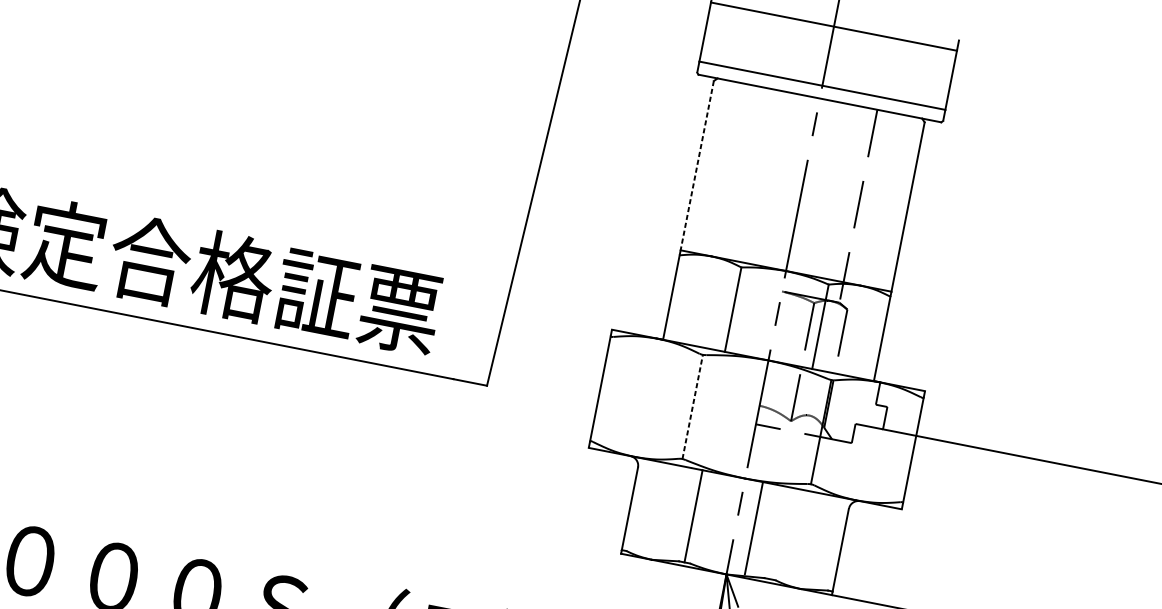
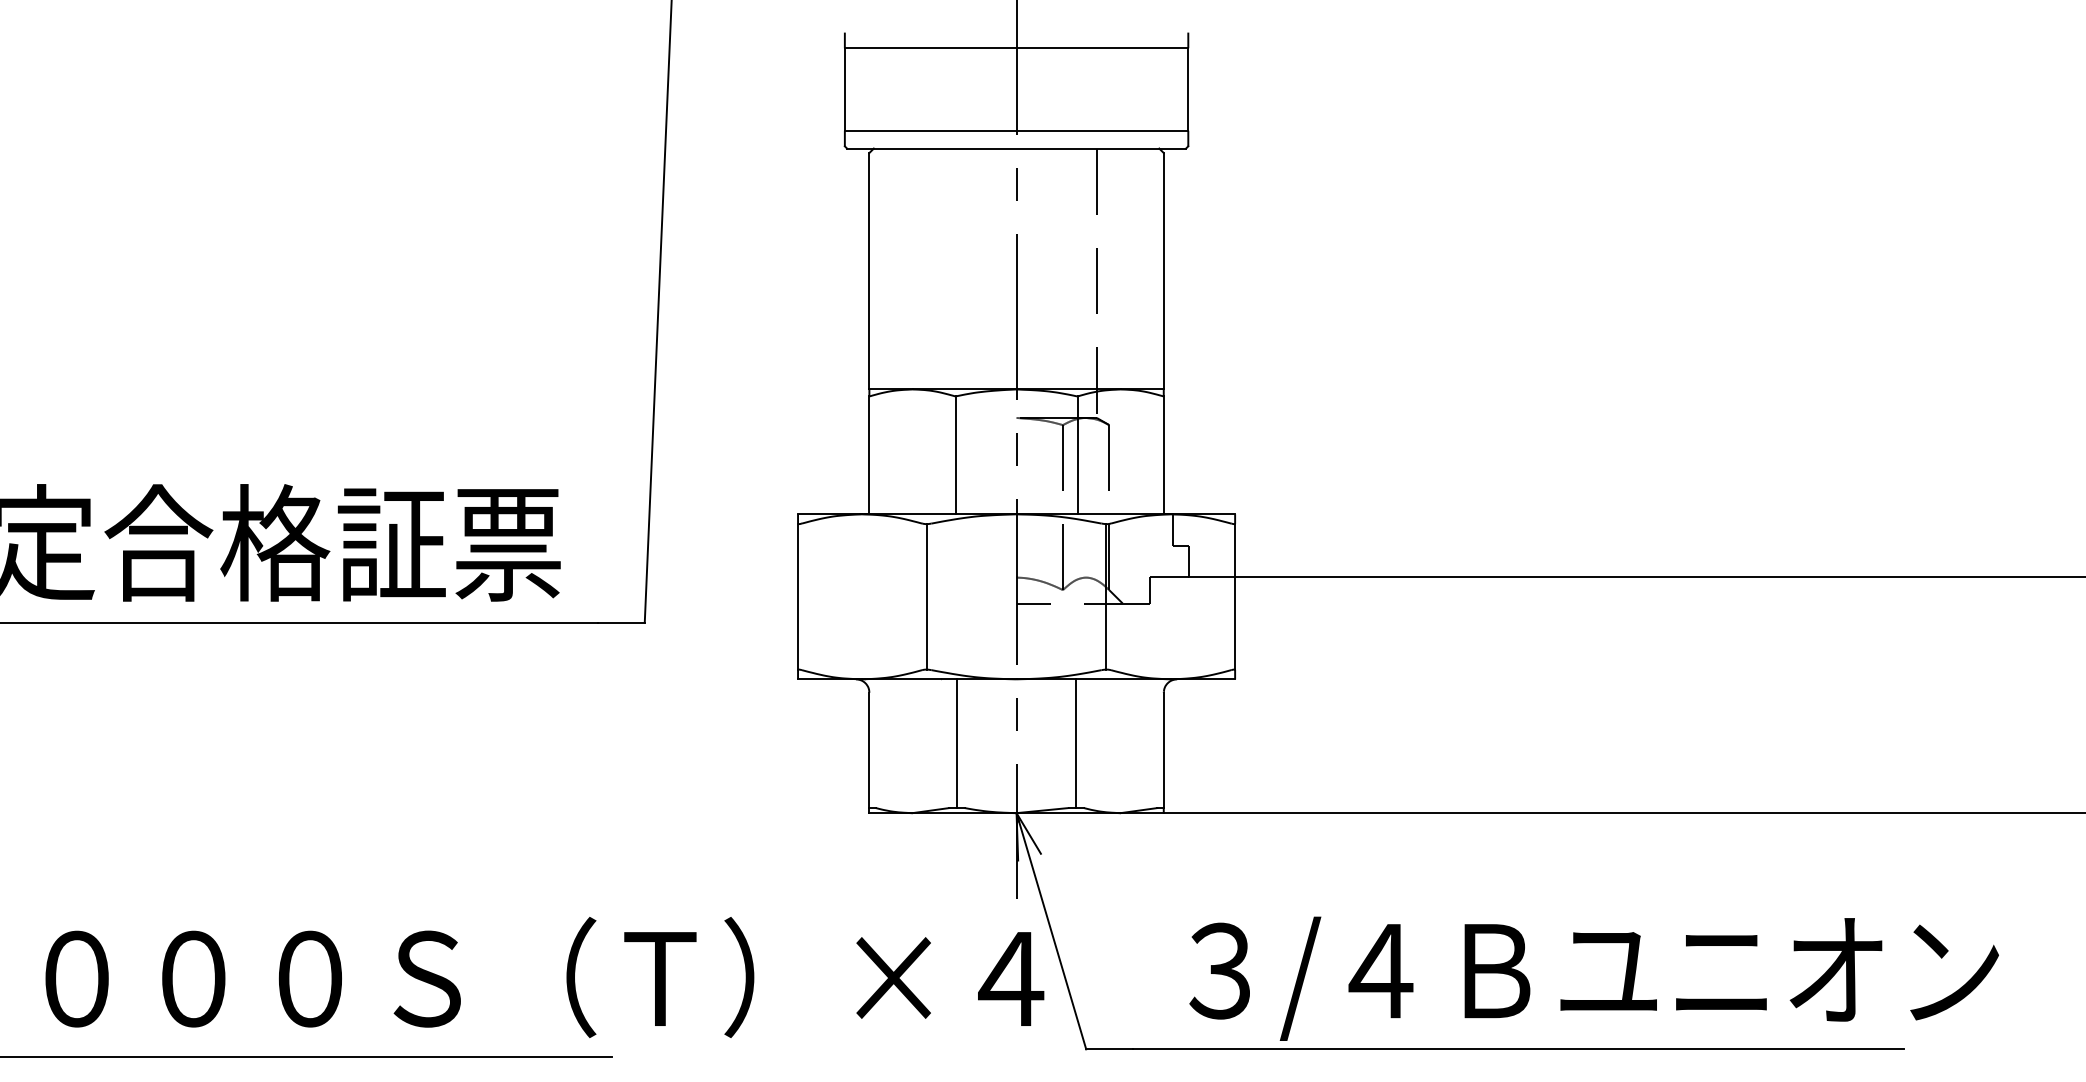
line: (697, 165) -> (869, 271), dashed -> solid
line: (692, 406) -> (926, 596), dashed -> solid
line: (754, 528) -> (1076, 743), moved

